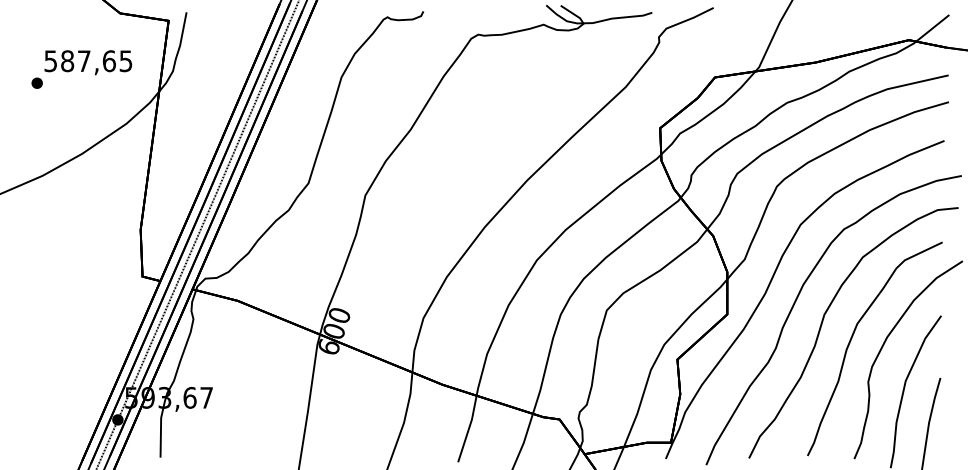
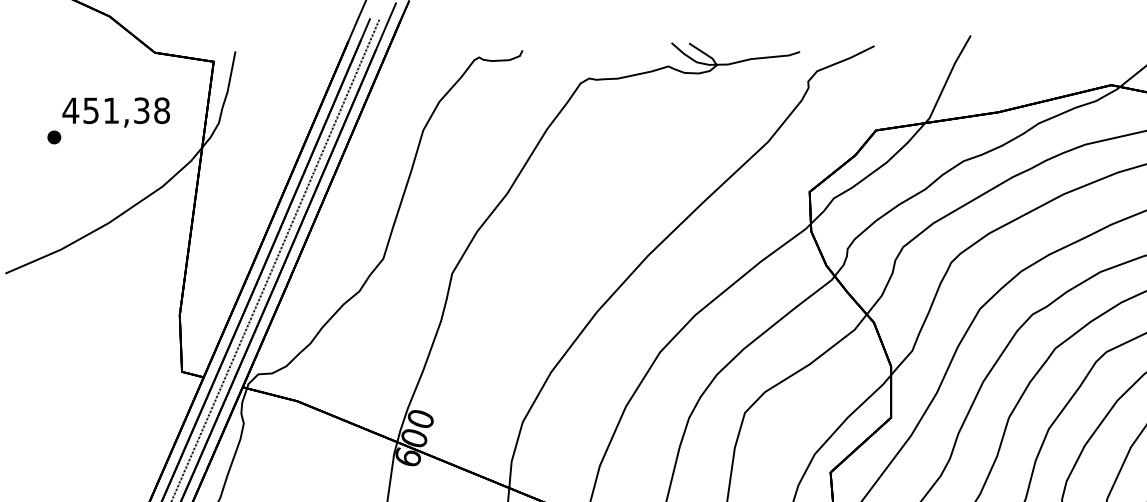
text: (87, 61) -> (115, 111), 587,65 -> 451,38

